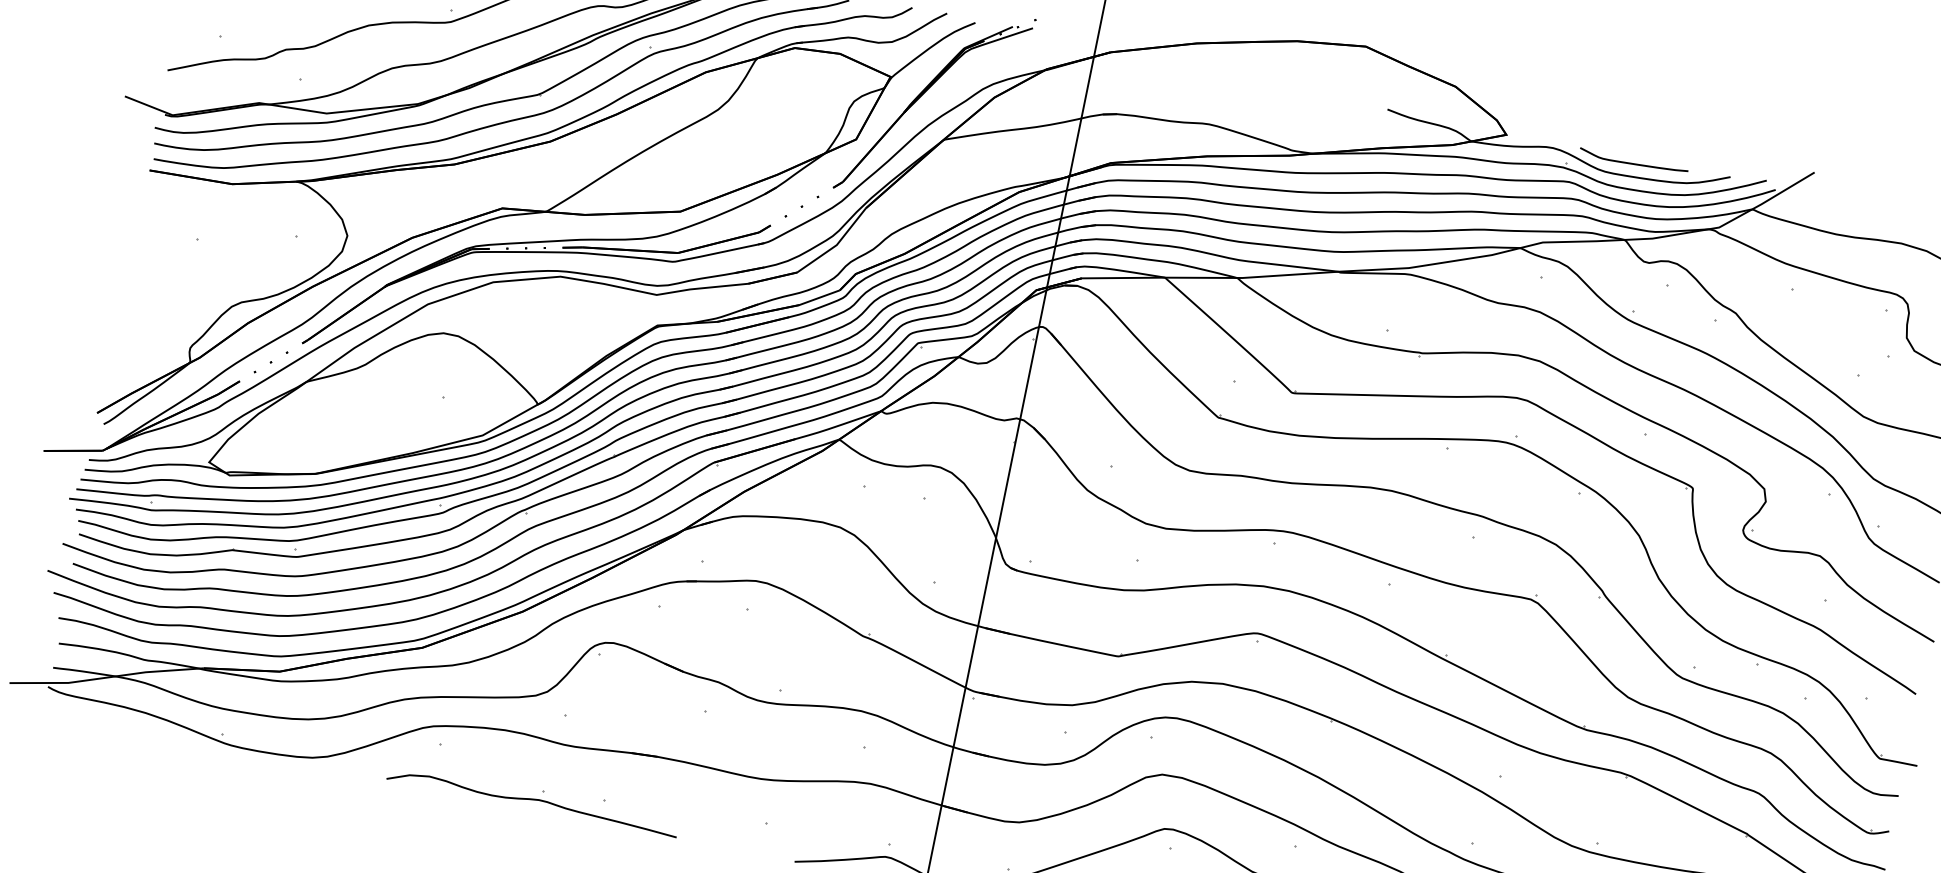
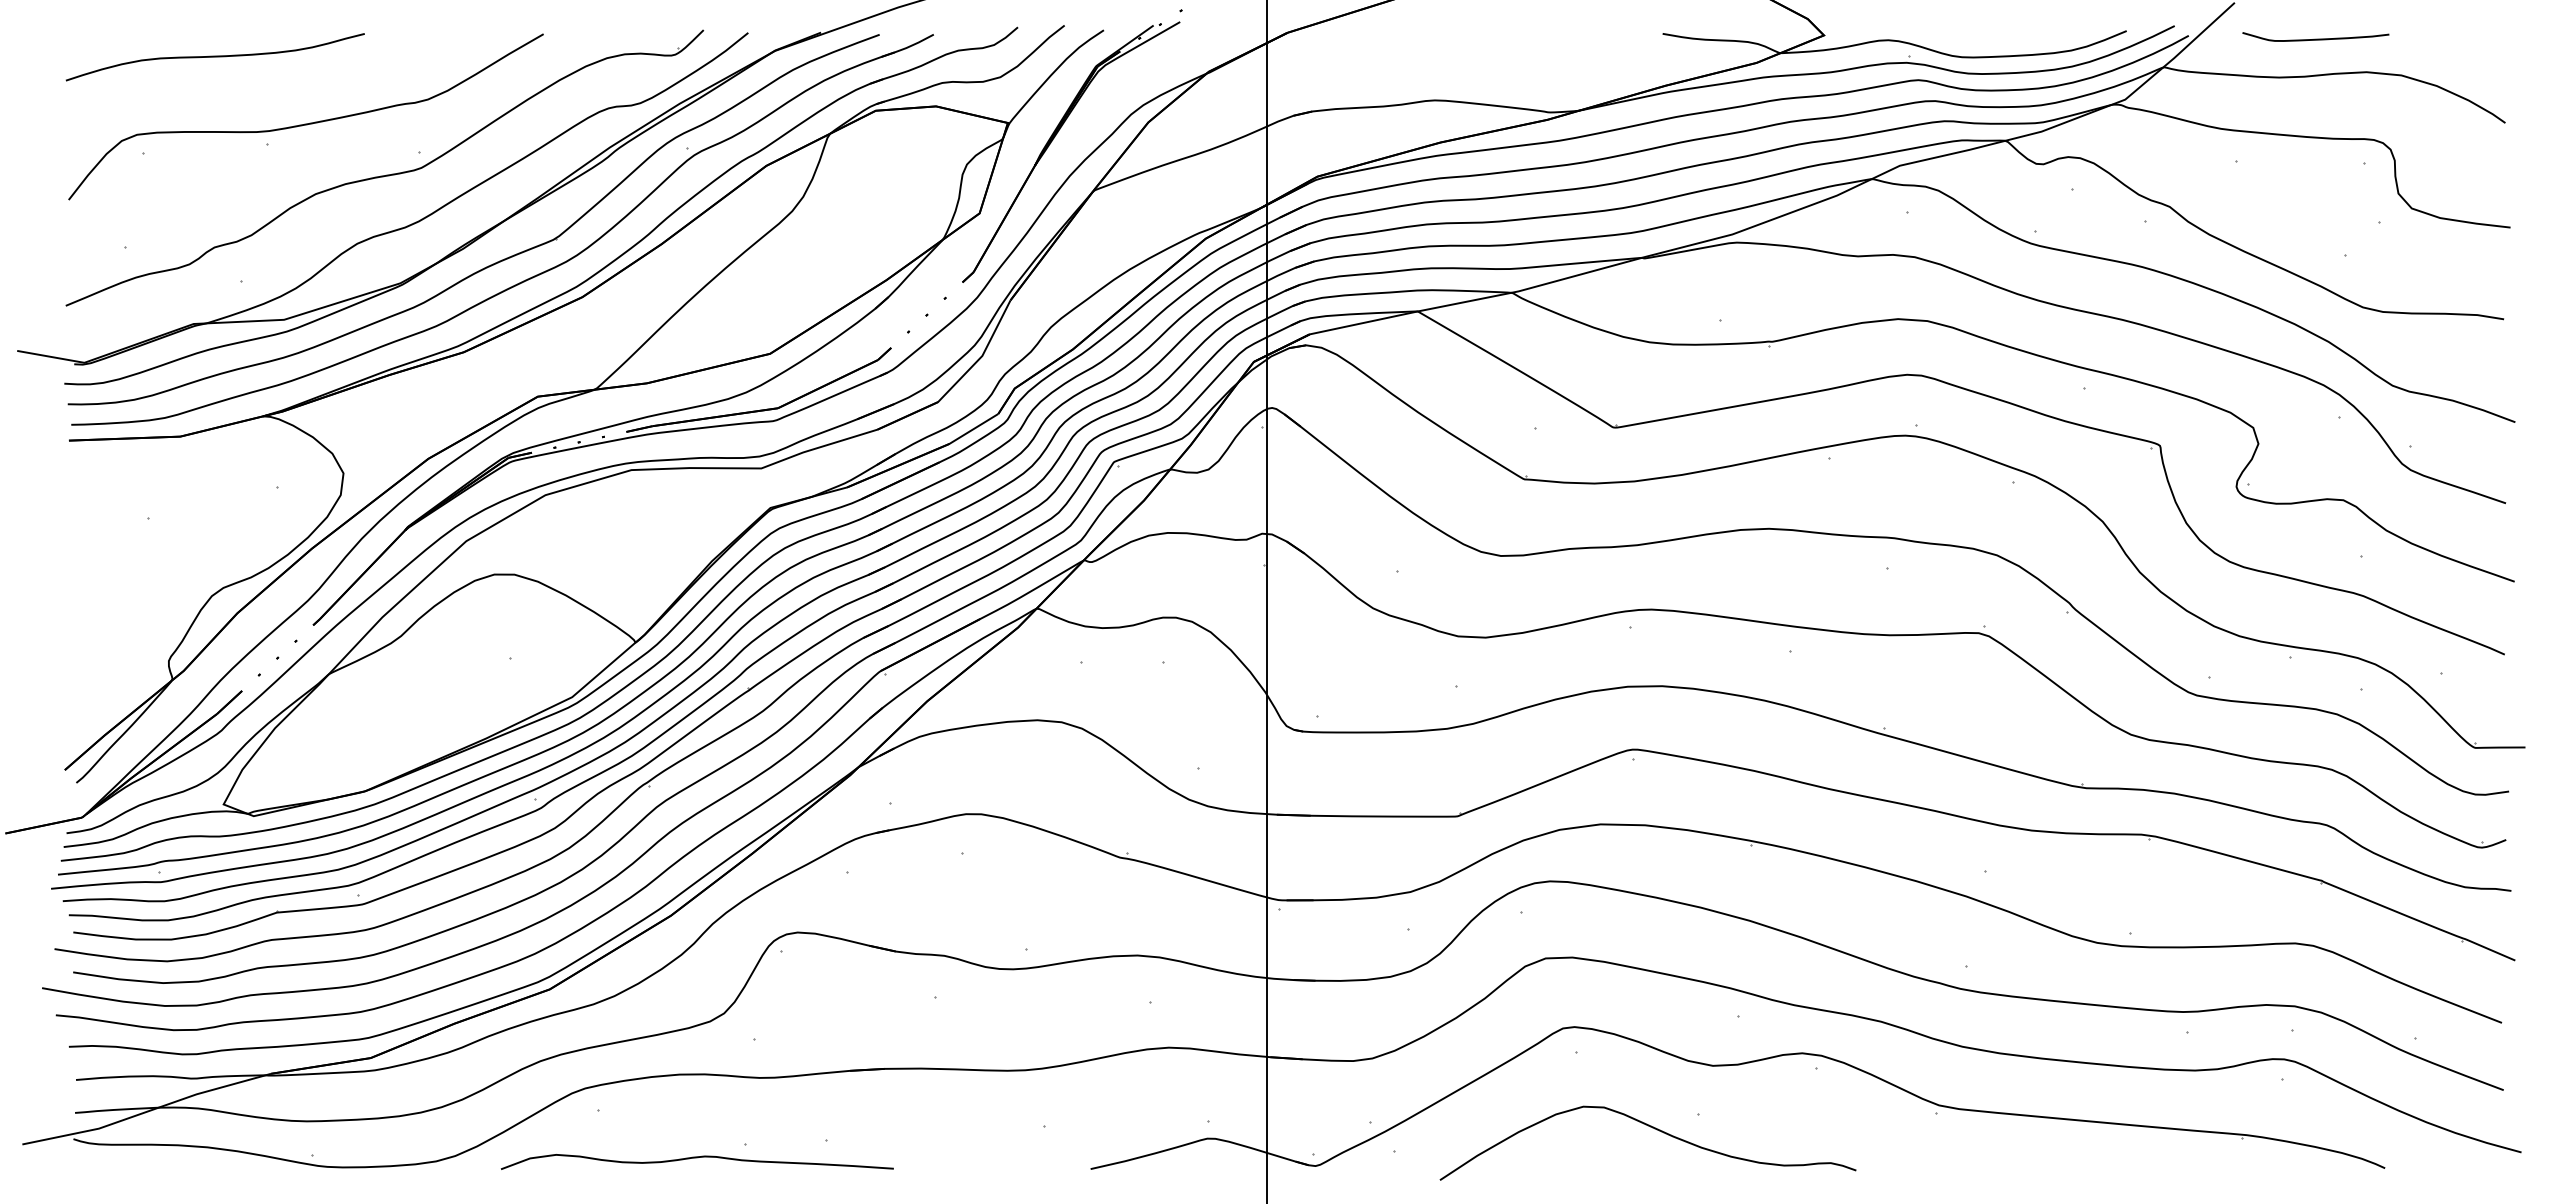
curve: (1633, 163) -> (2315, 38), moved
curve: (532, 800) -> (696, 1158), moved

